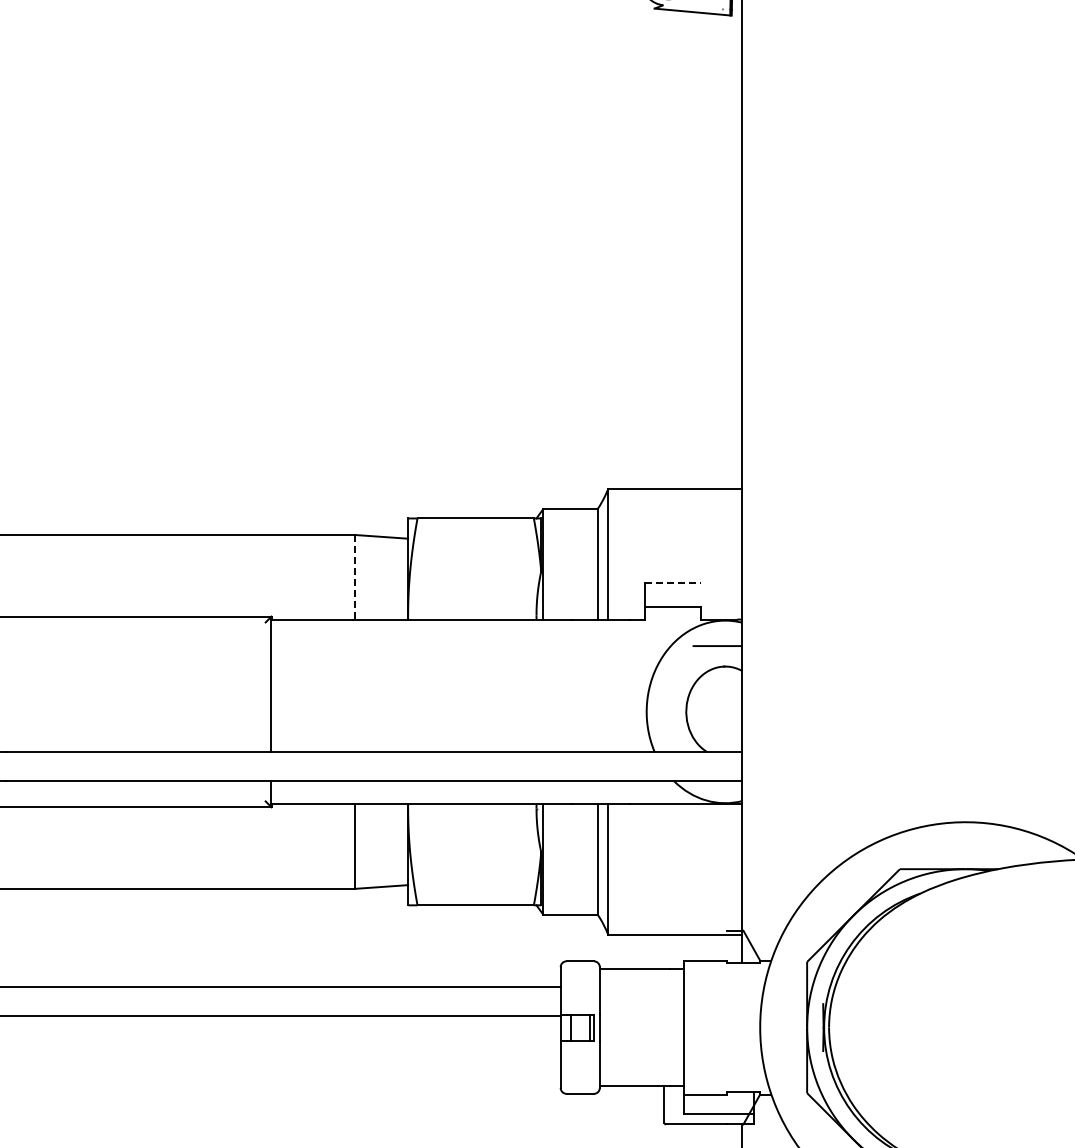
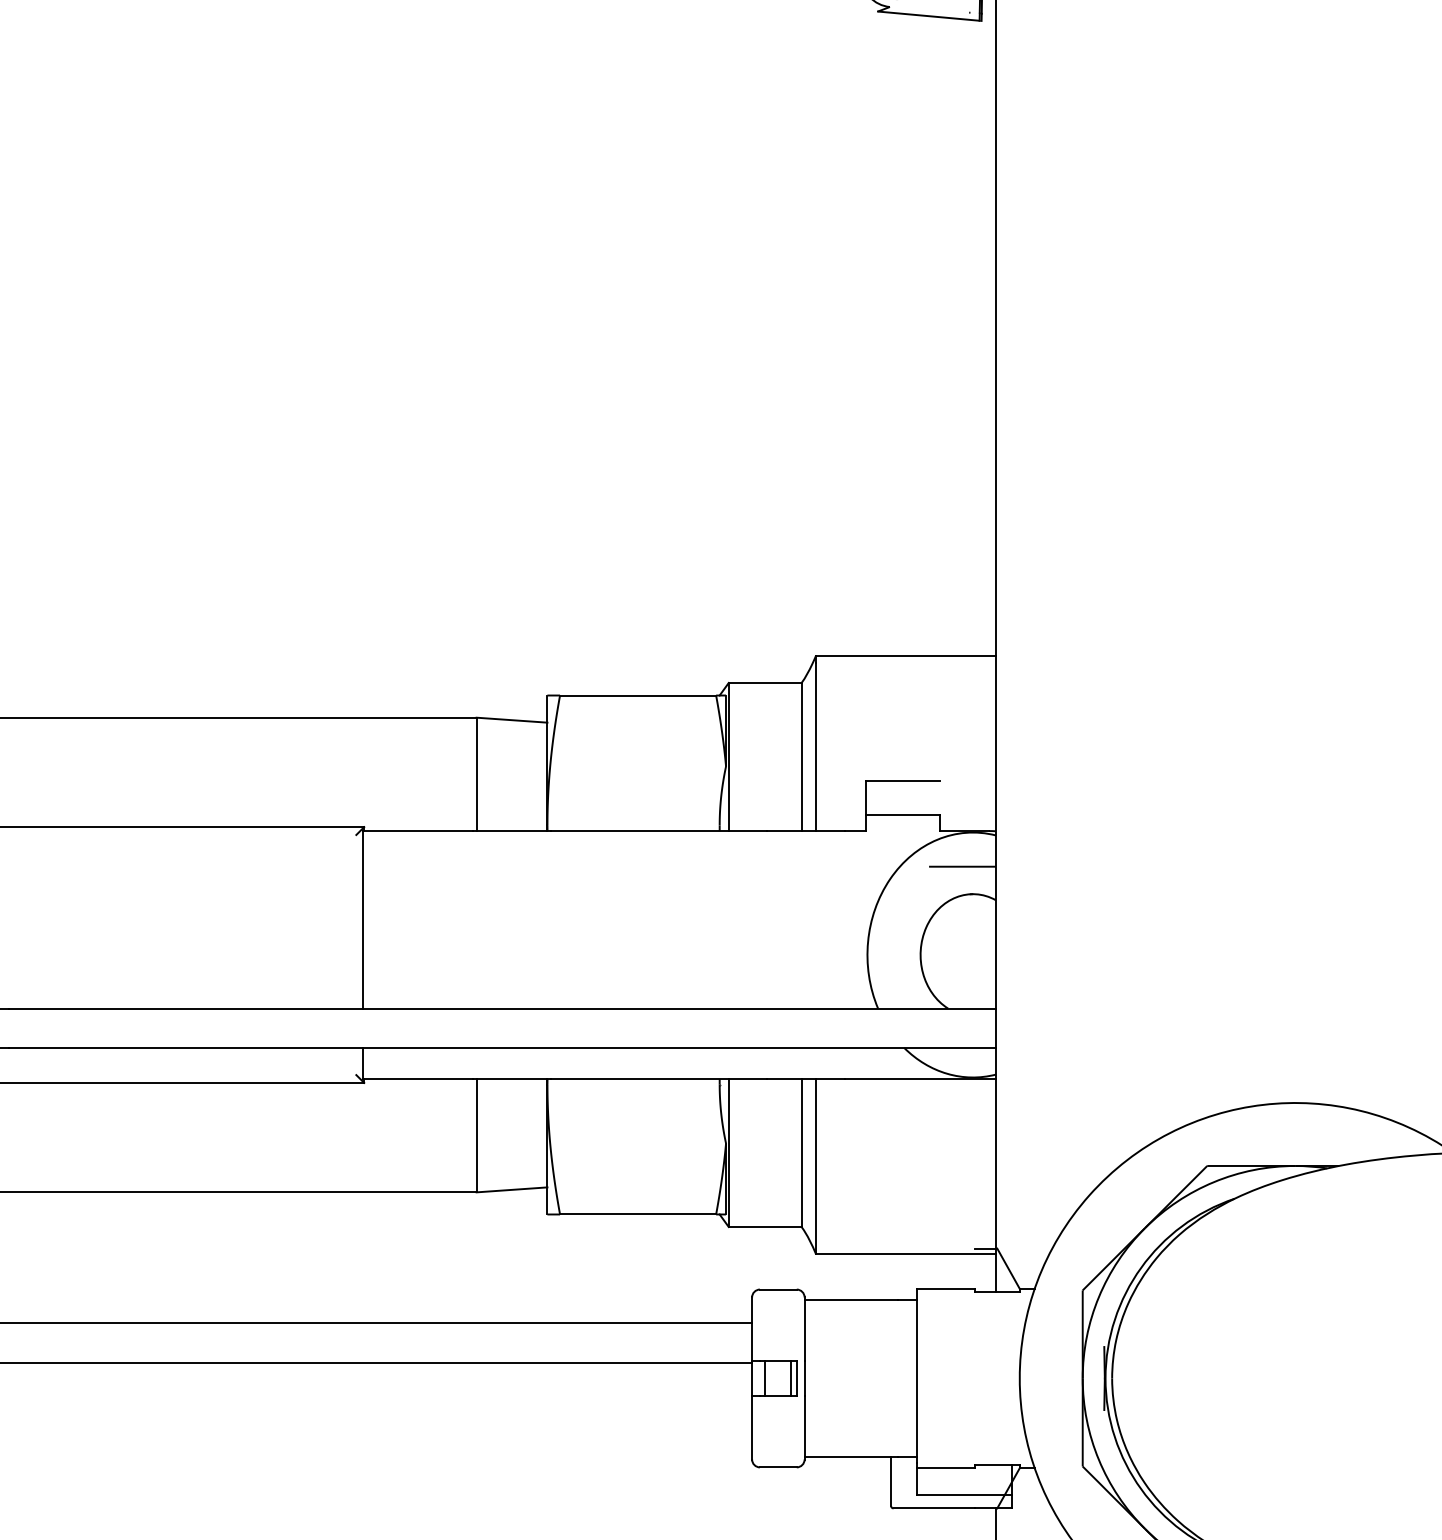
line: (355, 577) -> (476, 774), dashed -> solid
line: (672, 582) -> (902, 781), dashed -> solid

